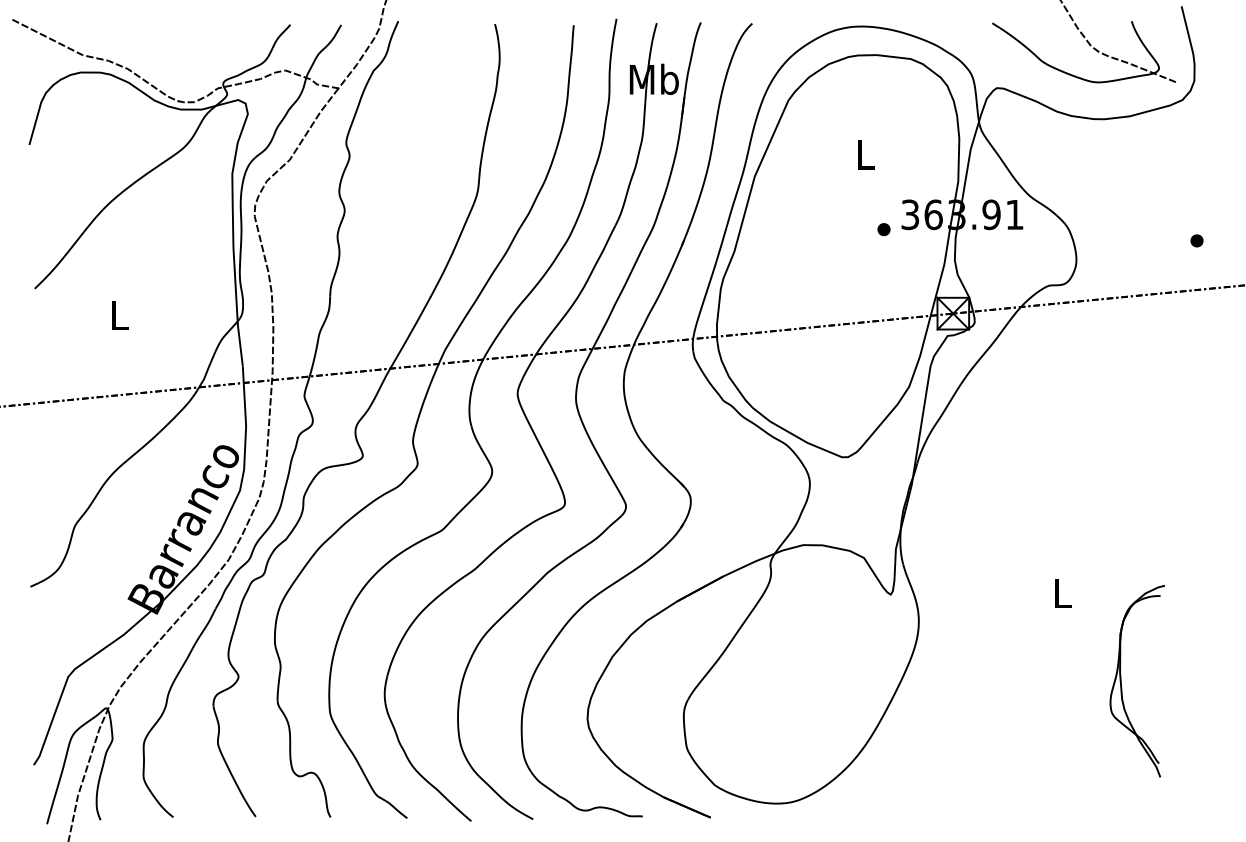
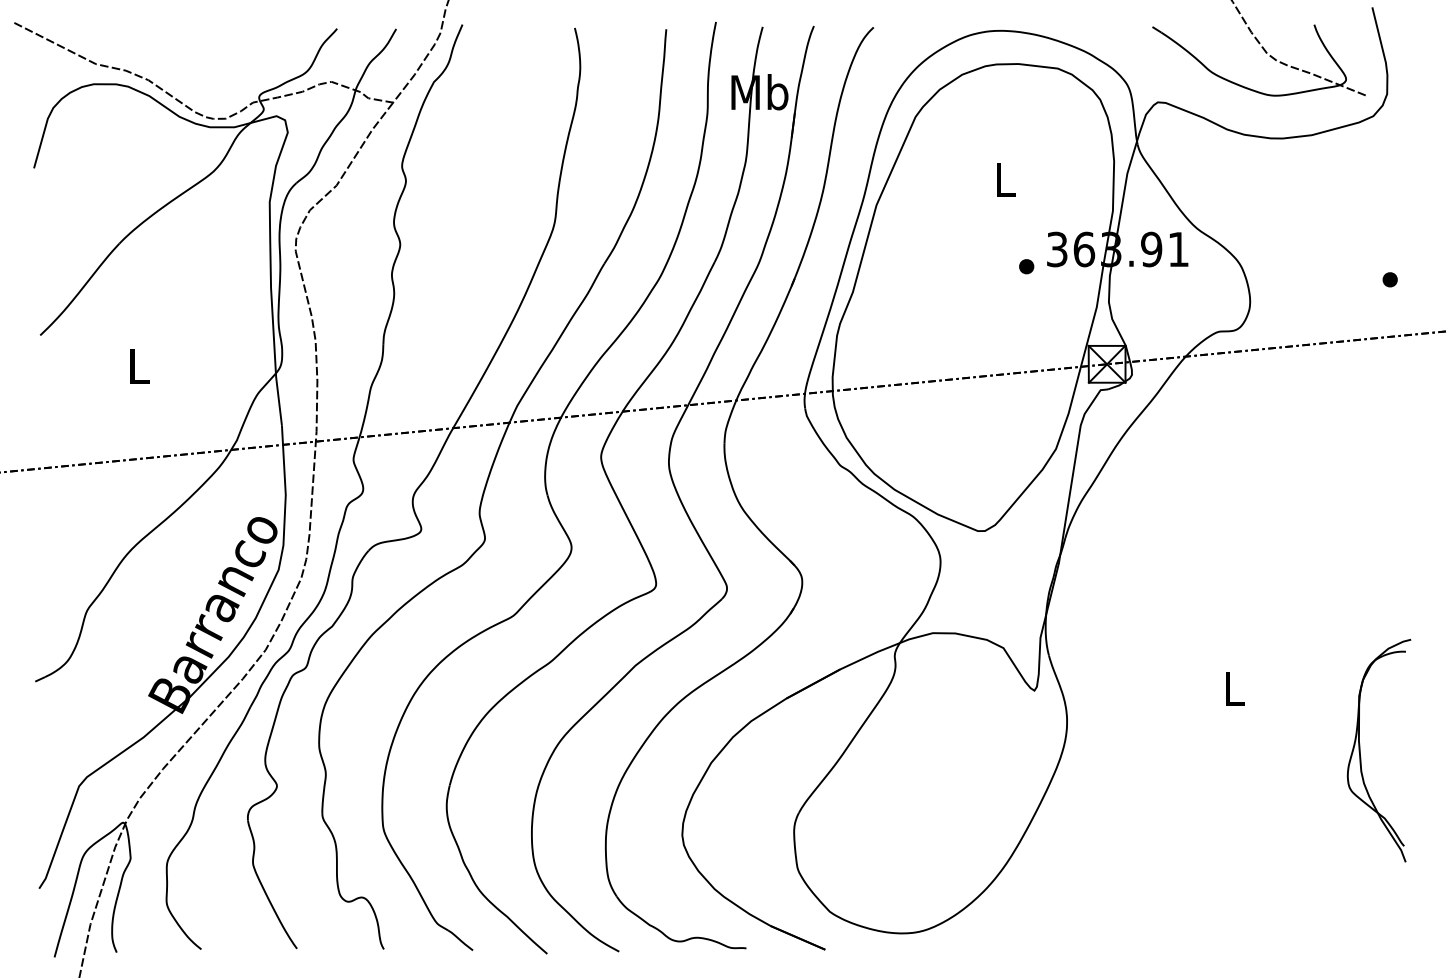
part: (1121, 681) -> (1360, 750), moved

